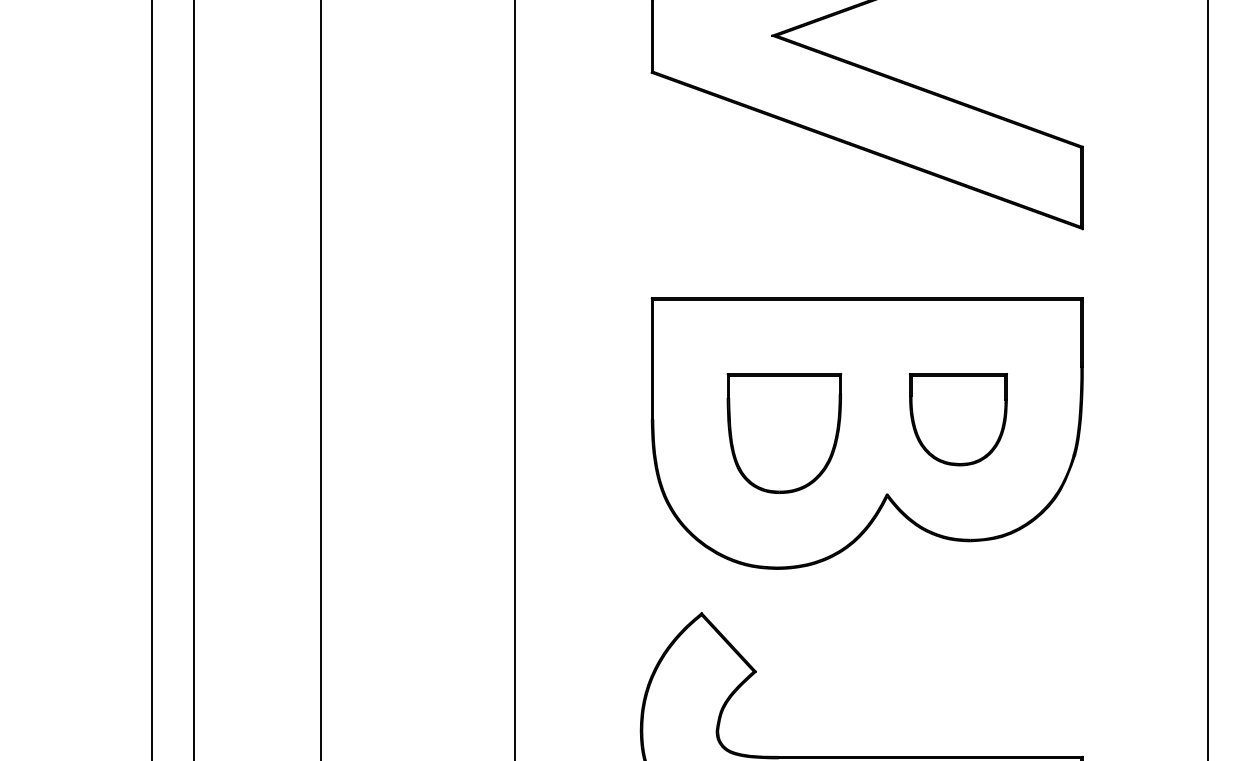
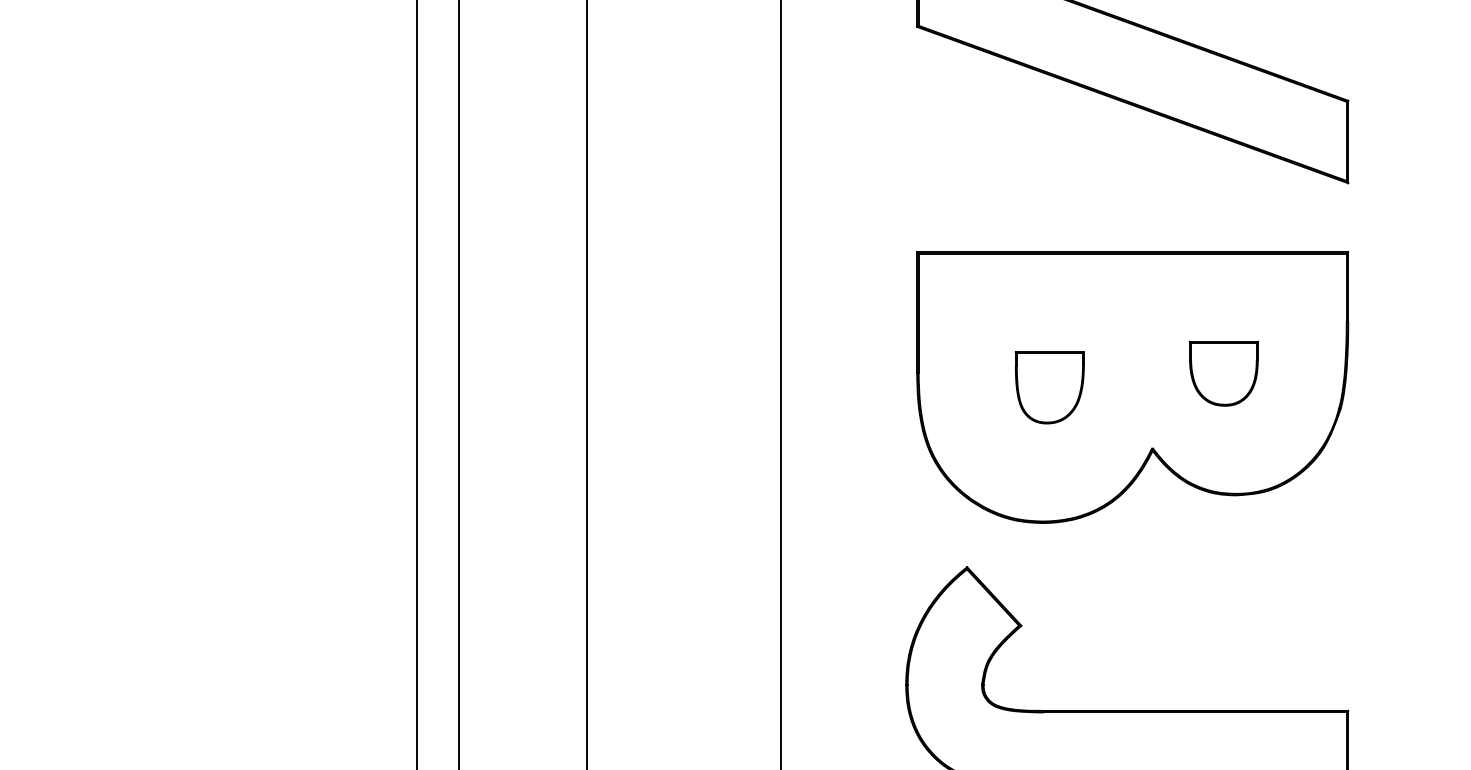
part: (958, 419) -> (1223, 373), size x0.7
part: (784, 433) -> (1049, 387), size x0.6

